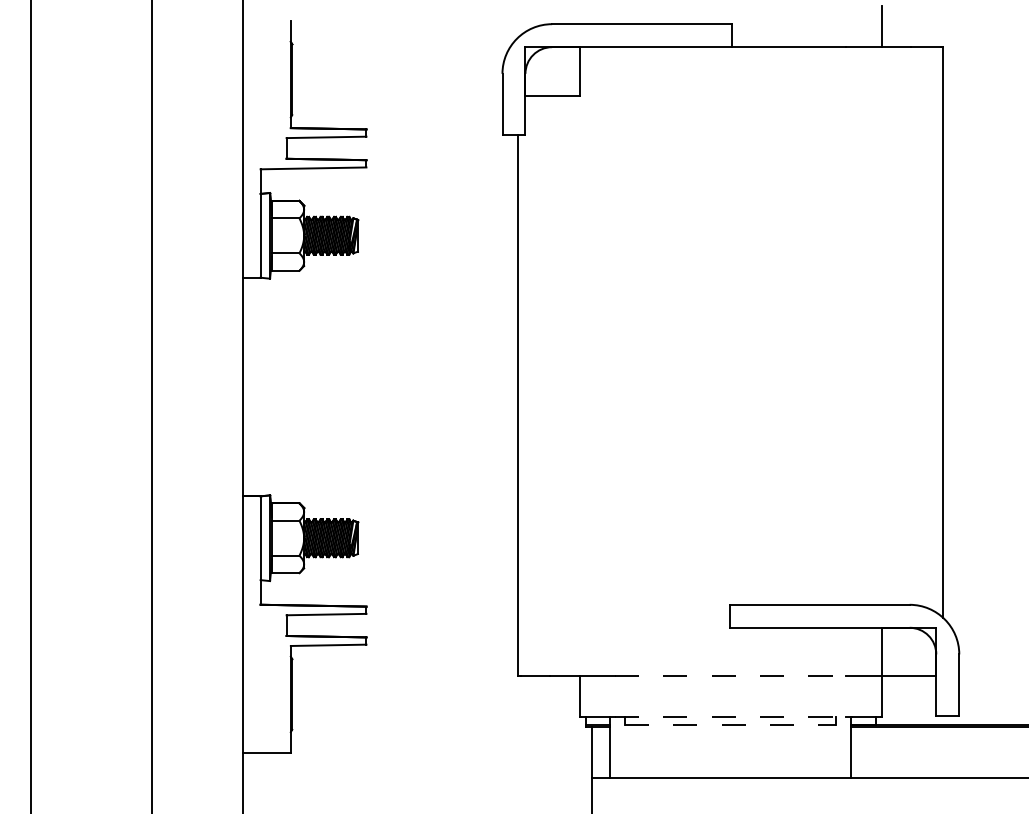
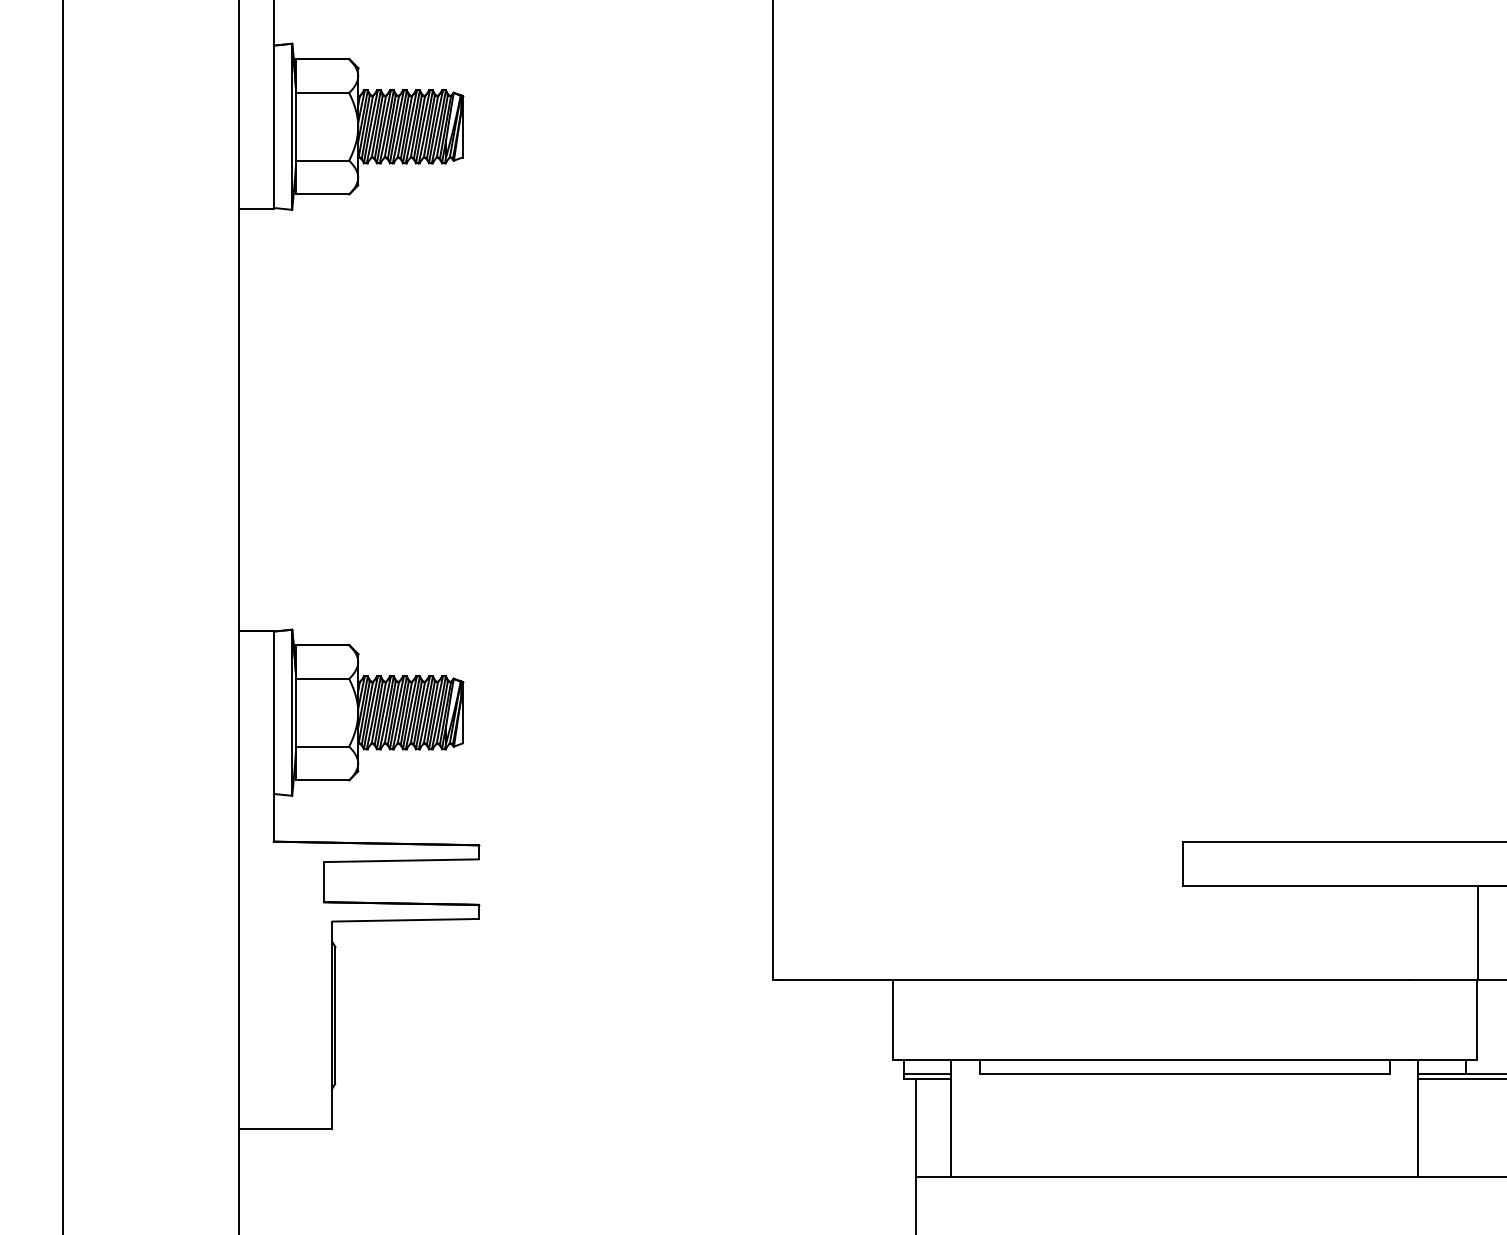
line: (730, 676) -> (1184, 980), dashed -> solid
line: (730, 717) -> (1184, 1060), dashed -> solid
line: (730, 724) -> (1184, 1073), dashed -> solid

